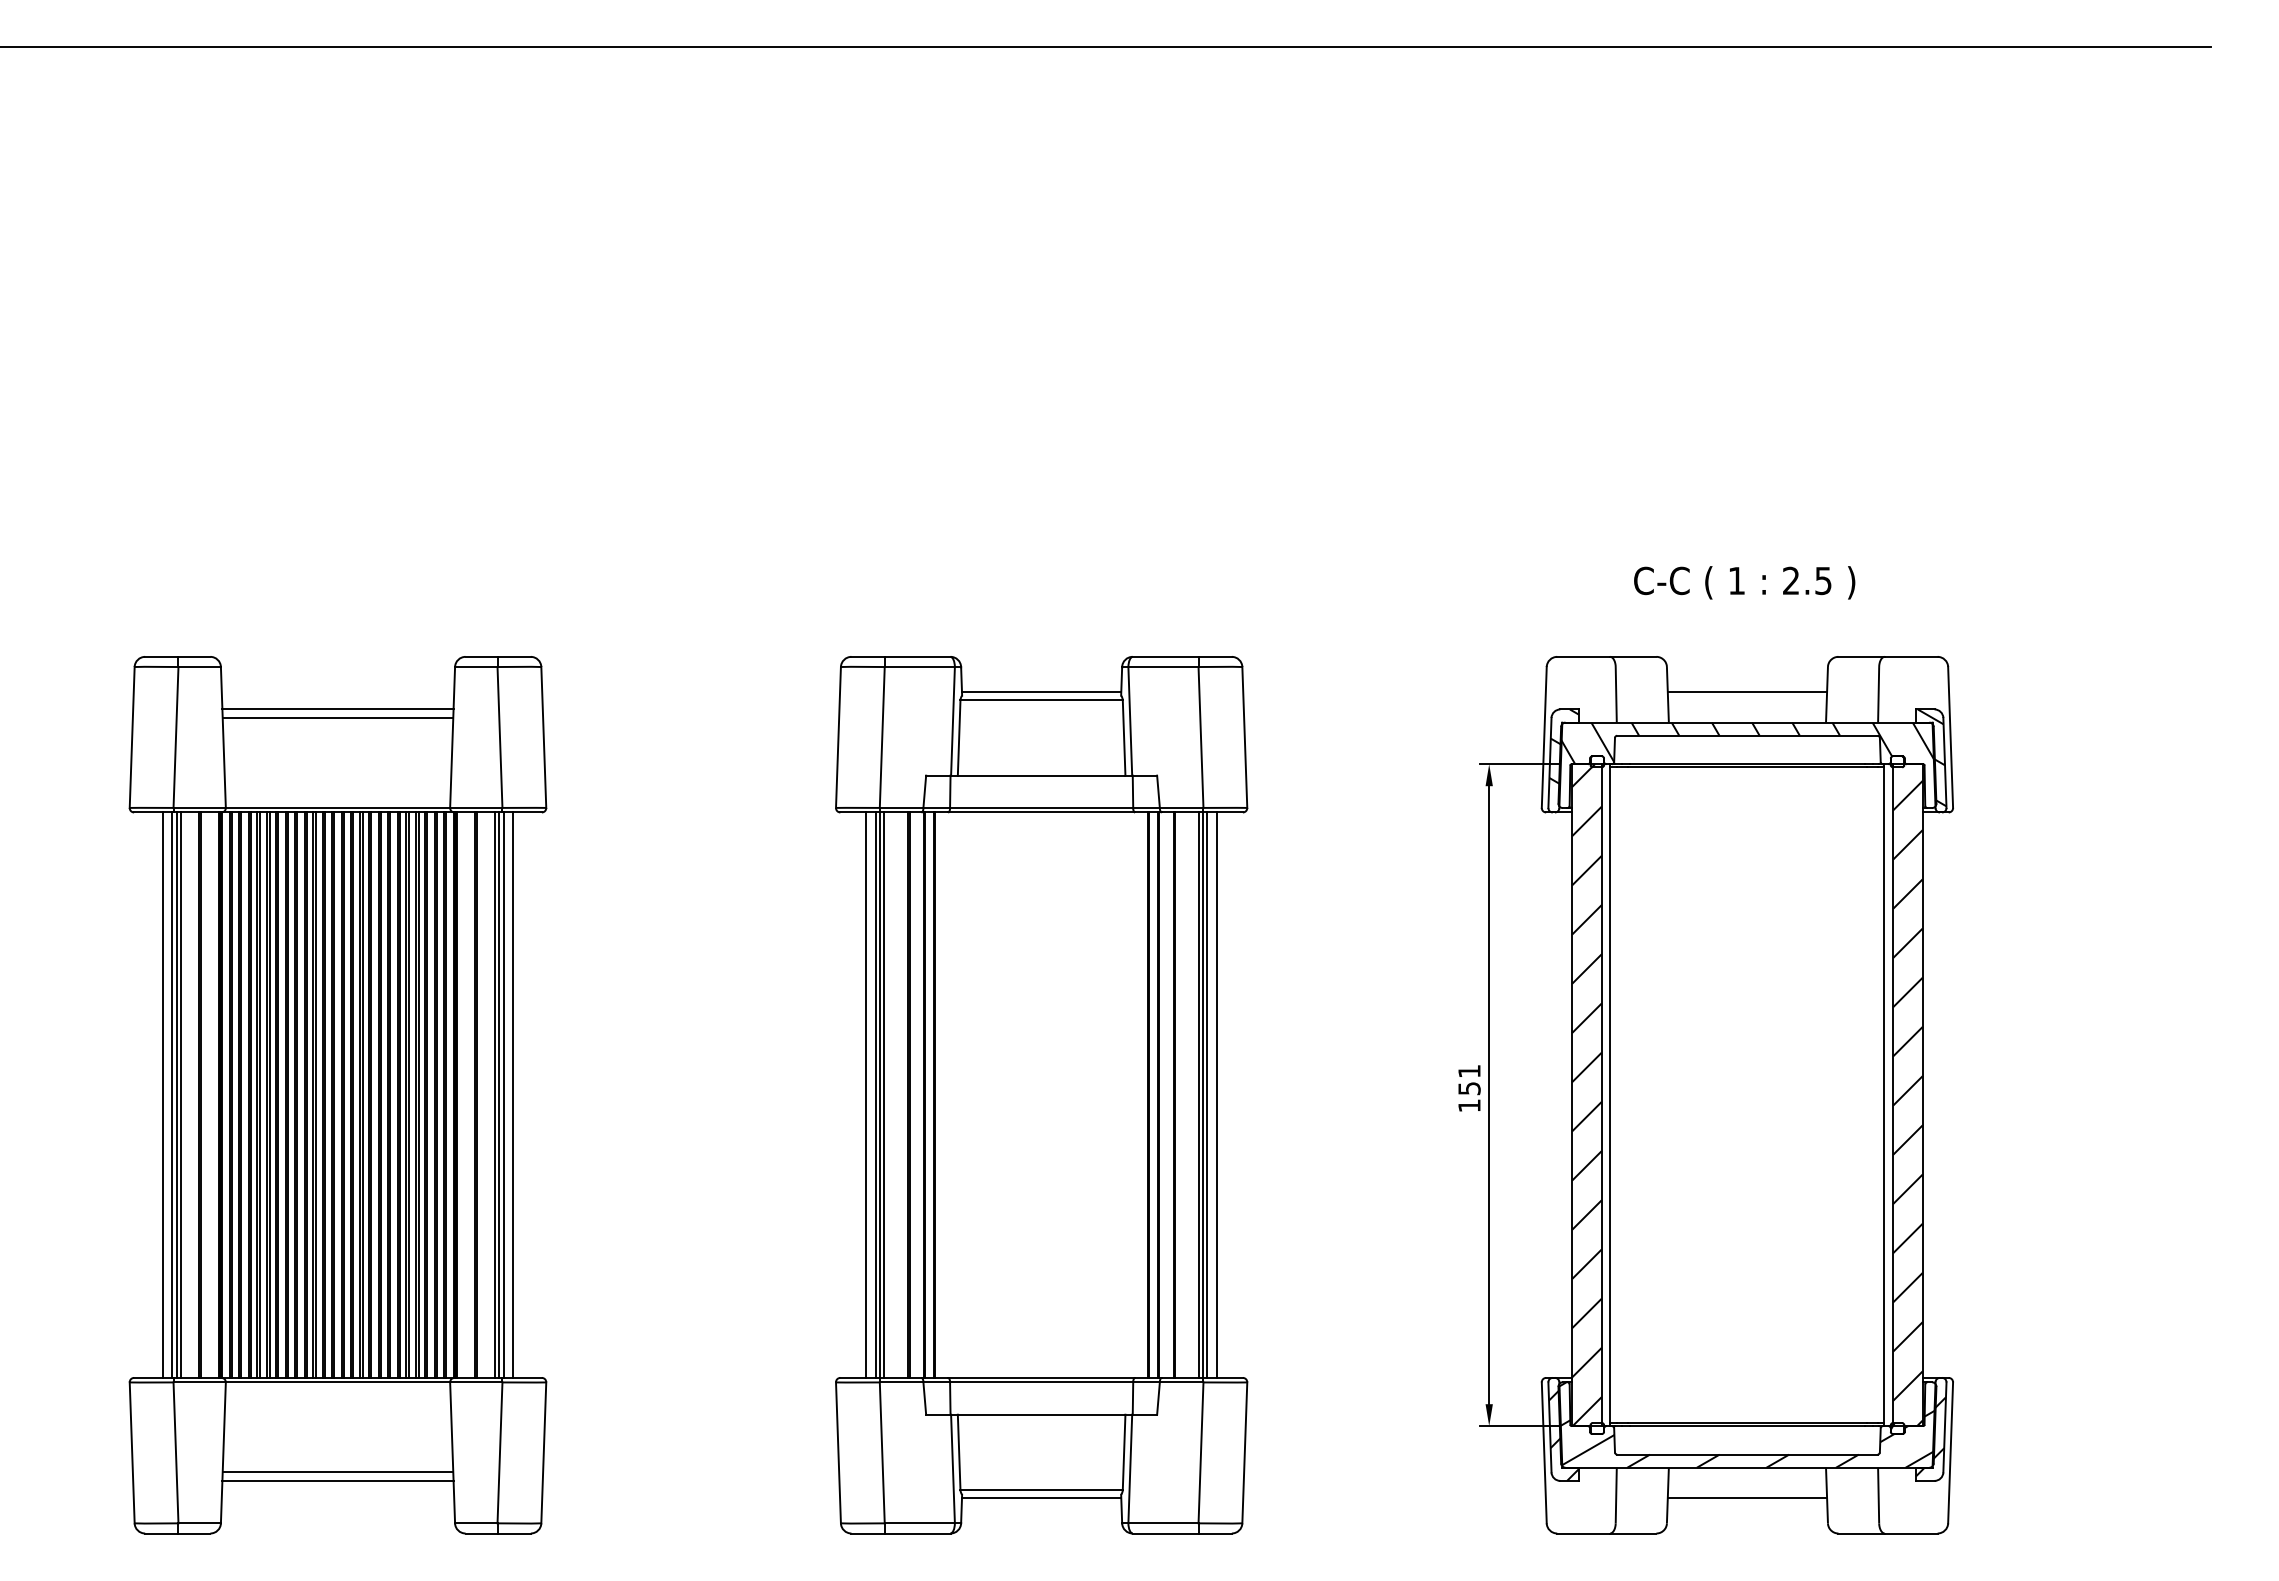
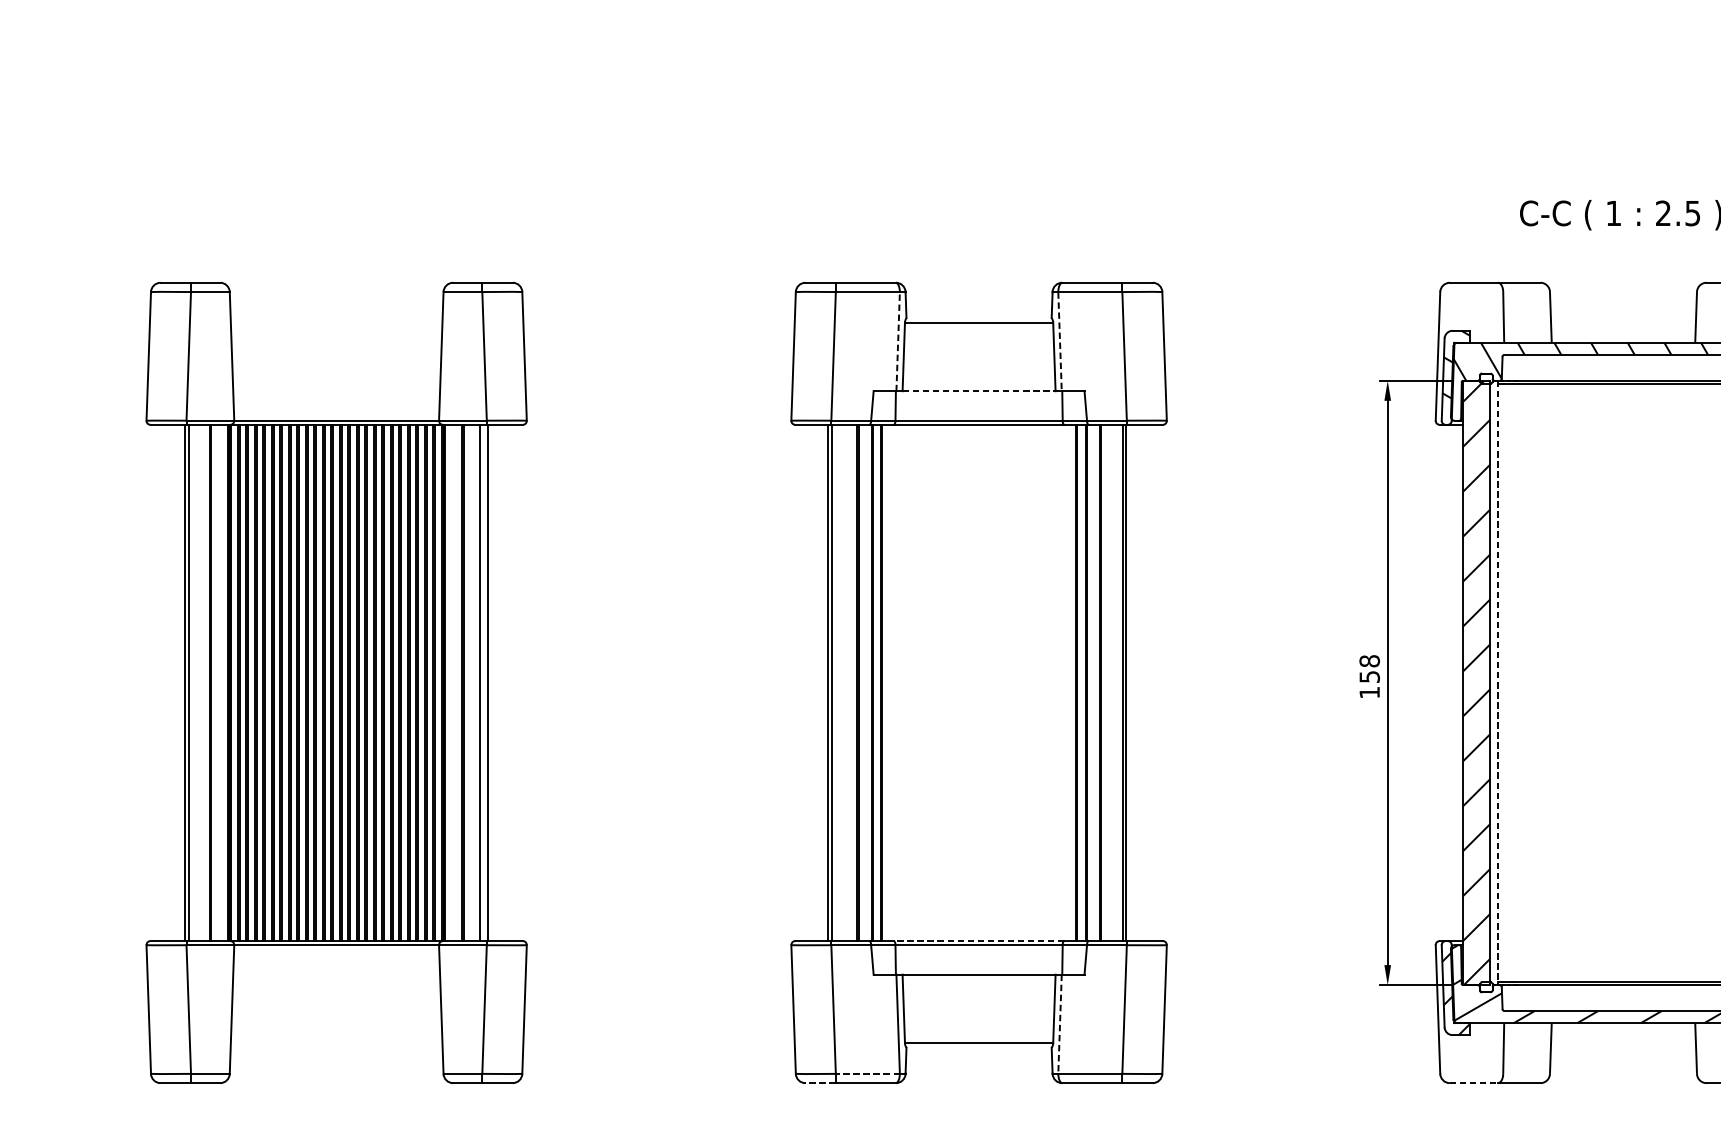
line: (1041, 691) -> (978, 314), removed
line: (1747, 691) -> (1623, 314), removed
line: (337, 709) -> (336, 330), removed
line: (337, 717) -> (336, 338), removed
line: (953, 721) -> (898, 341), solid -> dashed
line: (1130, 722) -> (1060, 342), solid -> dashed
line: (1041, 775) -> (978, 391), solid -> dashed
text: (1469, 1071) -> (1369, 661), 151 -> 158
line: (162, 1094) -> (176, 682), removed
line: (180, 1094) -> (192, 682), removed
line: (499, 1094) -> (484, 682), removed
line: (513, 1094) -> (496, 682), removed
line: (866, 1094) -> (819, 682), removed
line: (884, 1094) -> (835, 682), removed
line: (1207, 1094) -> (1130, 682), removed
line: (1216, 1094) -> (1138, 682), removed
line: (1610, 1095) -> (1498, 683), solid -> dashed
line: (1041, 1377) -> (978, 940), solid -> dashed
line: (1130, 1469) -> (1060, 1024), solid -> dashed
line: (337, 1472) -> (336, 1027), removed
line: (337, 1480) -> (336, 1034), removed
line: (1041, 1498) -> (978, 1051), removed
line: (1747, 1498) -> (1623, 1051), removed
line: (919, 1523) -> (867, 1074), solid -> dashed
line: (868, 1533) -> (821, 1083), solid -> dashed
line: (1584, 1533) -> (1474, 1083), solid -> dashed

